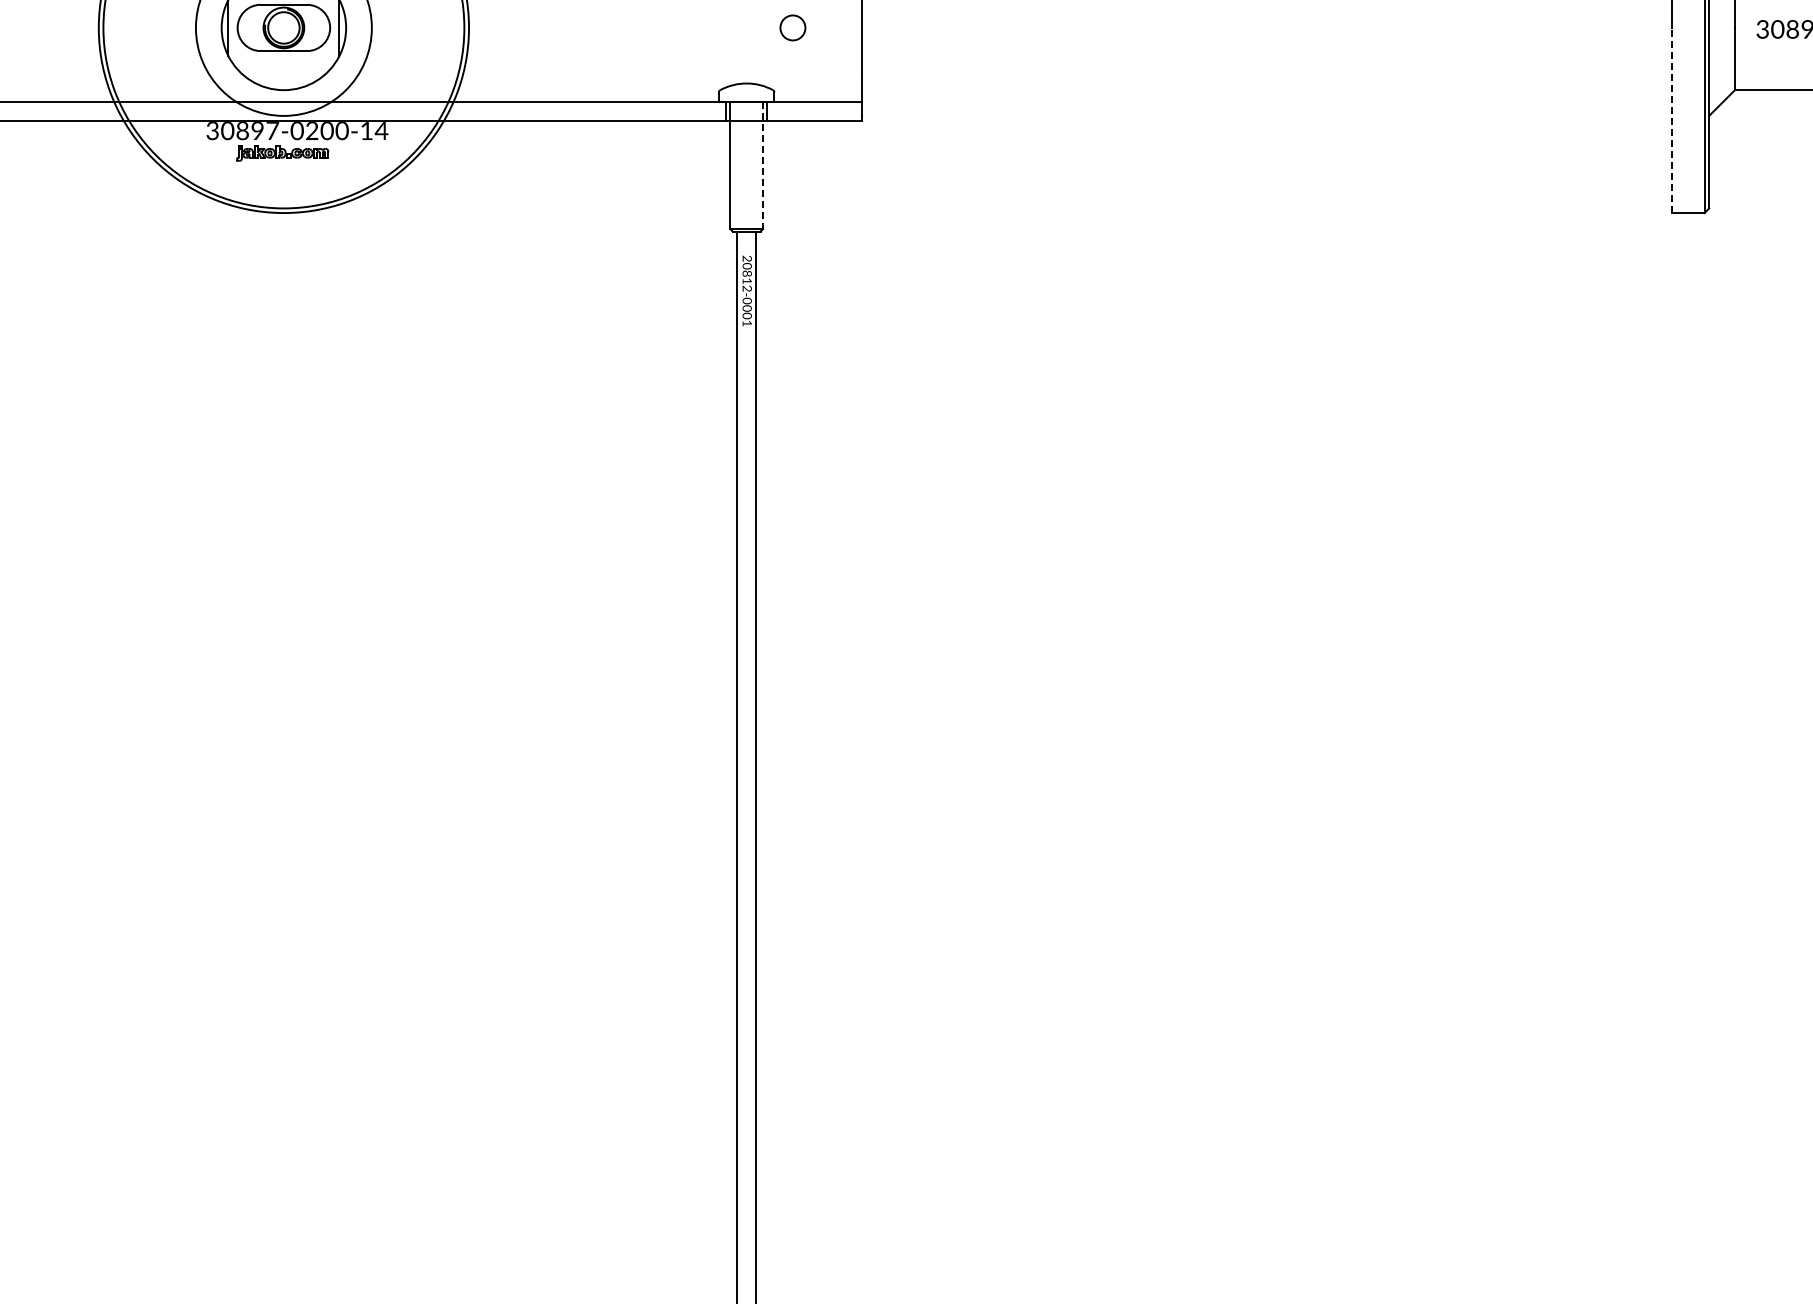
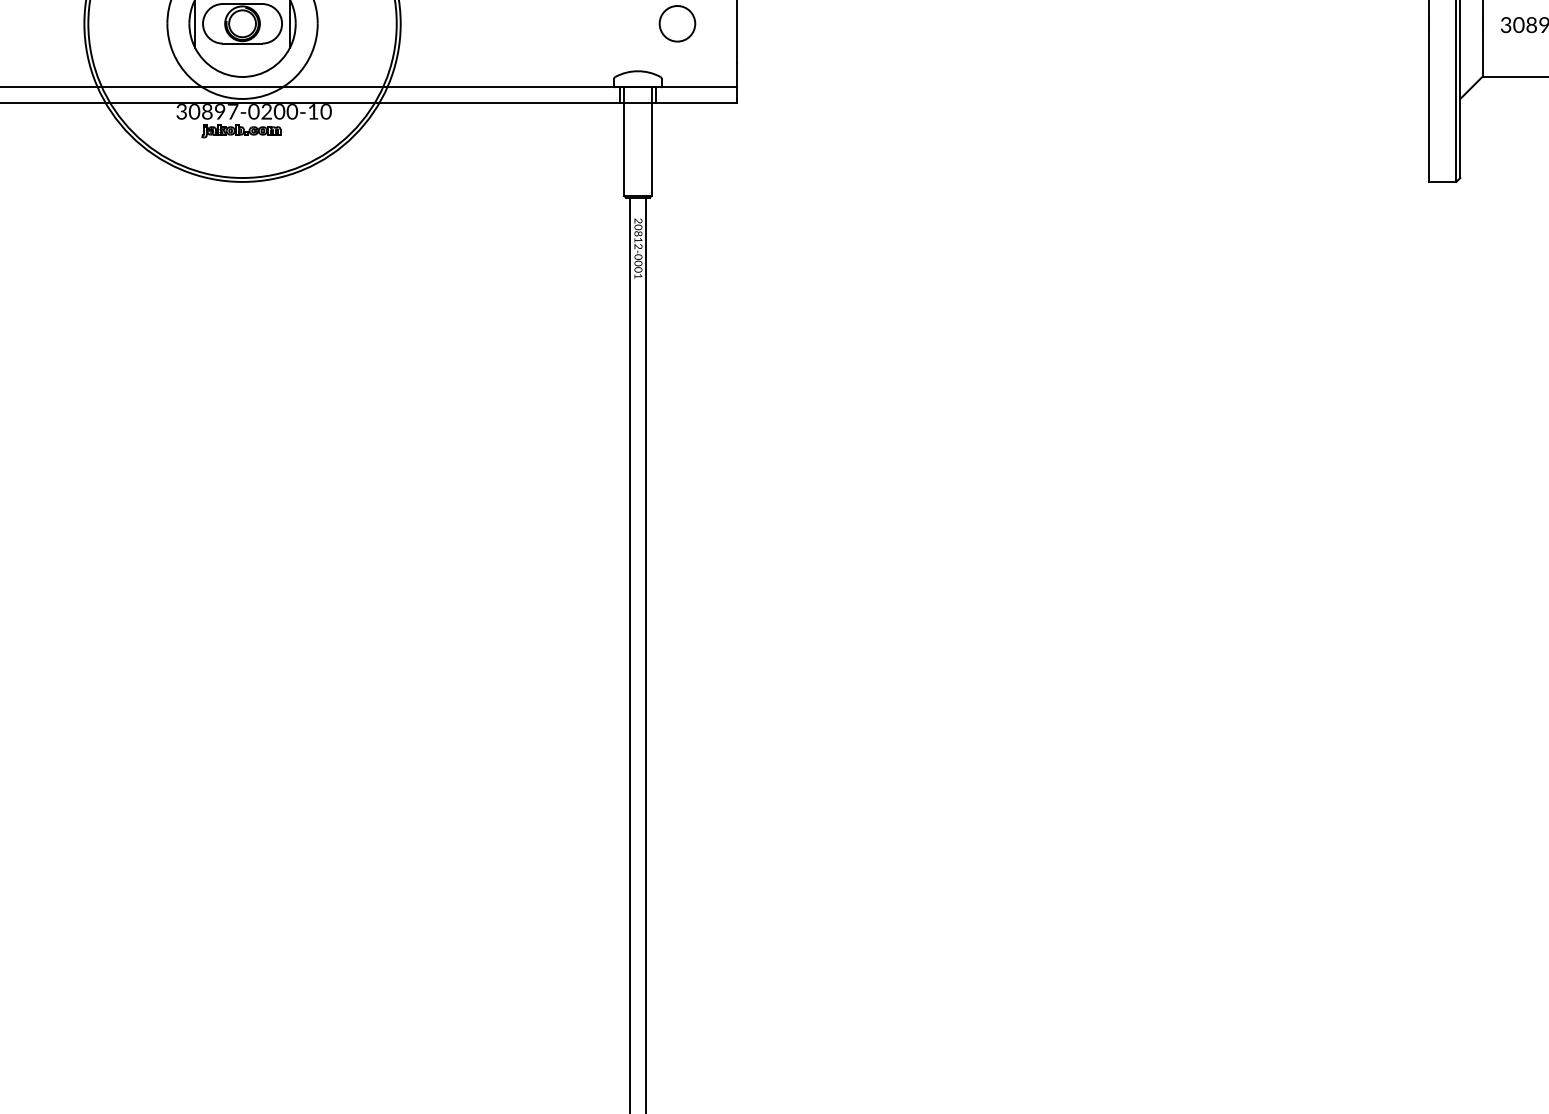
circle: (792, 27) -> (677, 23), size x1.67
line: (1672, 120) -> (1428, 102), dashed -> solid
text: (381, 131) -> (325, 112), 30897-0200-14 -> 30897-0200-10
line: (762, 165) -> (651, 141), dashed -> solid

